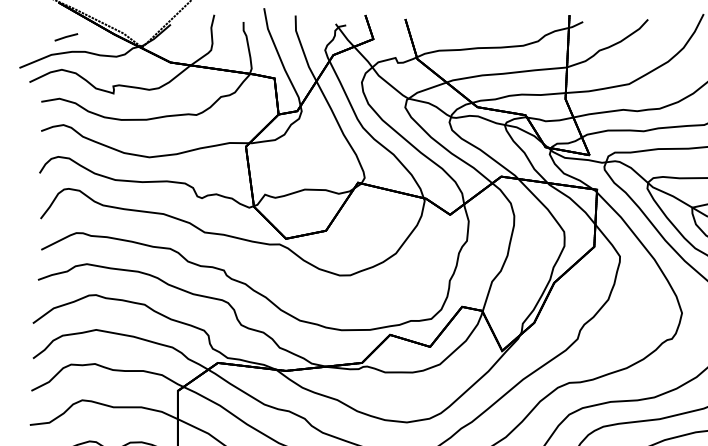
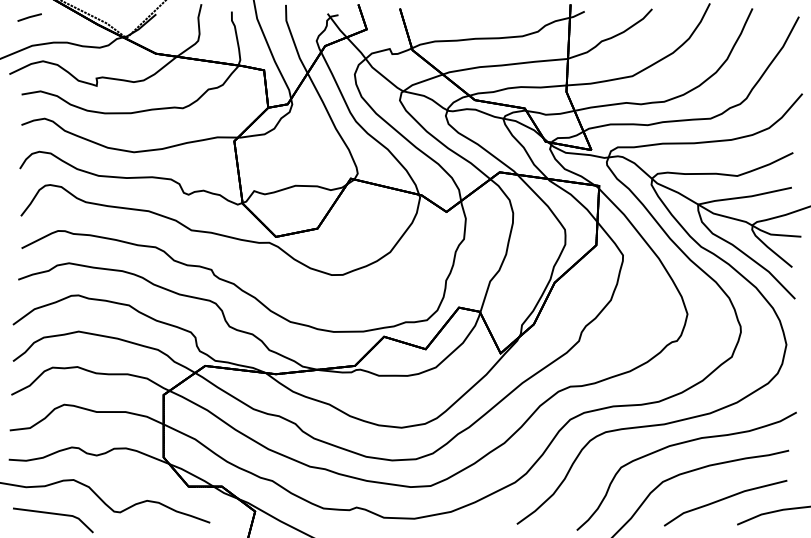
line: (66, 37) -> (29, 17), moved

